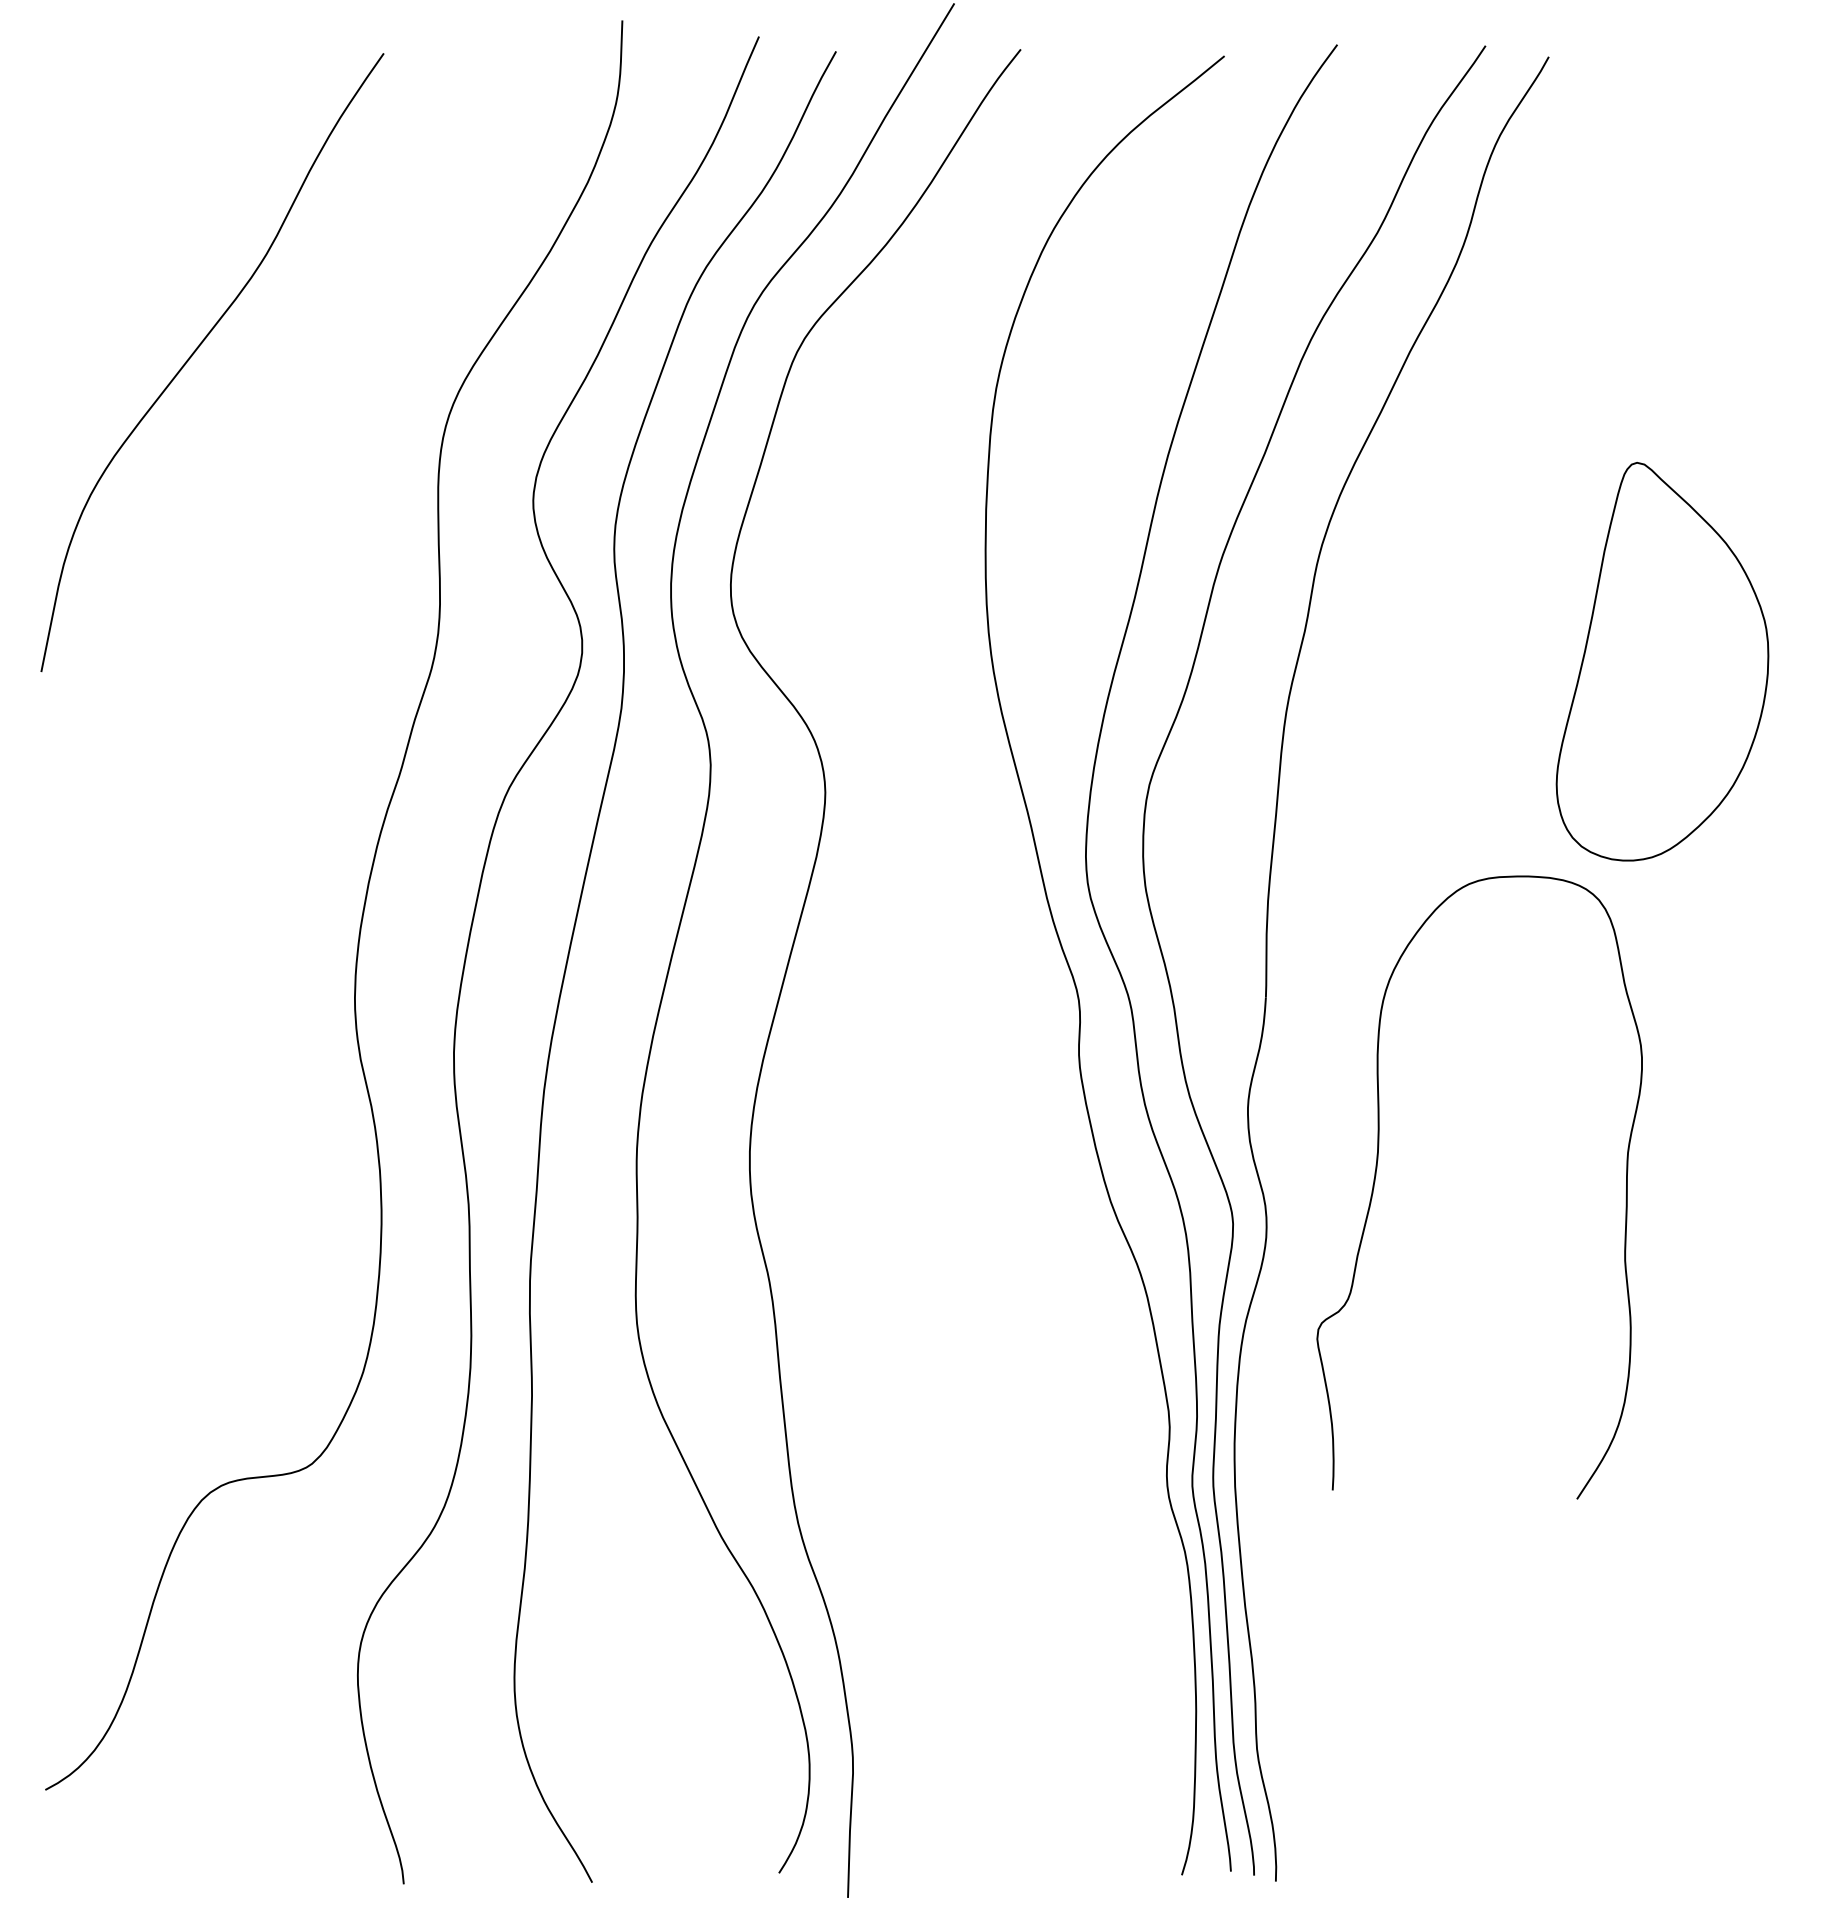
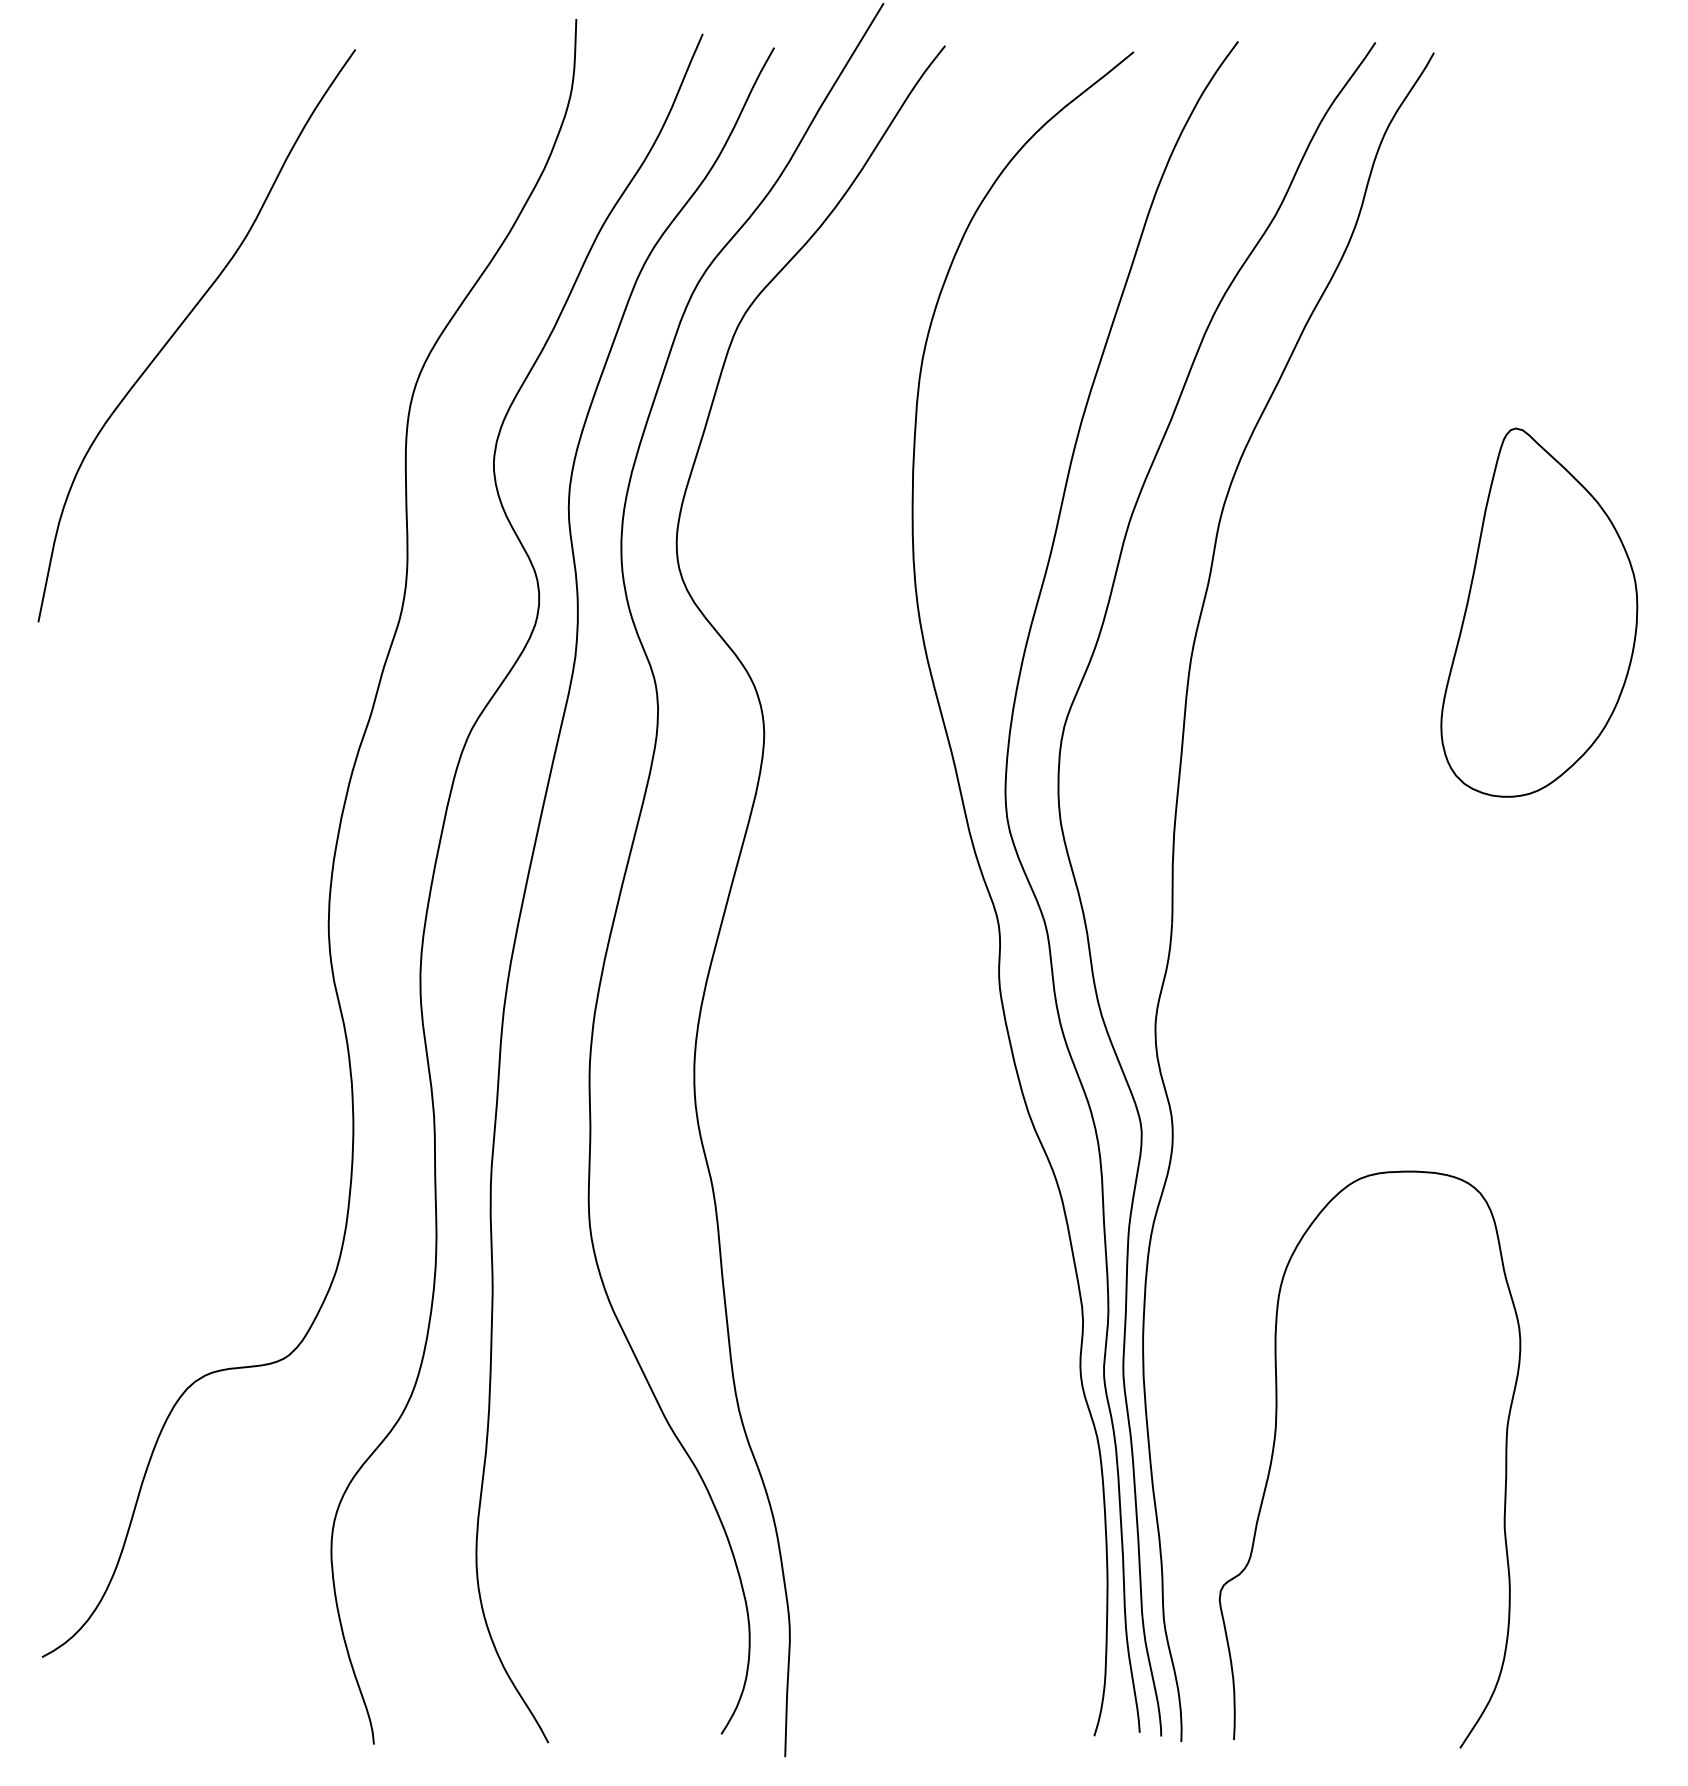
curve: (1376, 1175) -> (1274, 1448), moved

